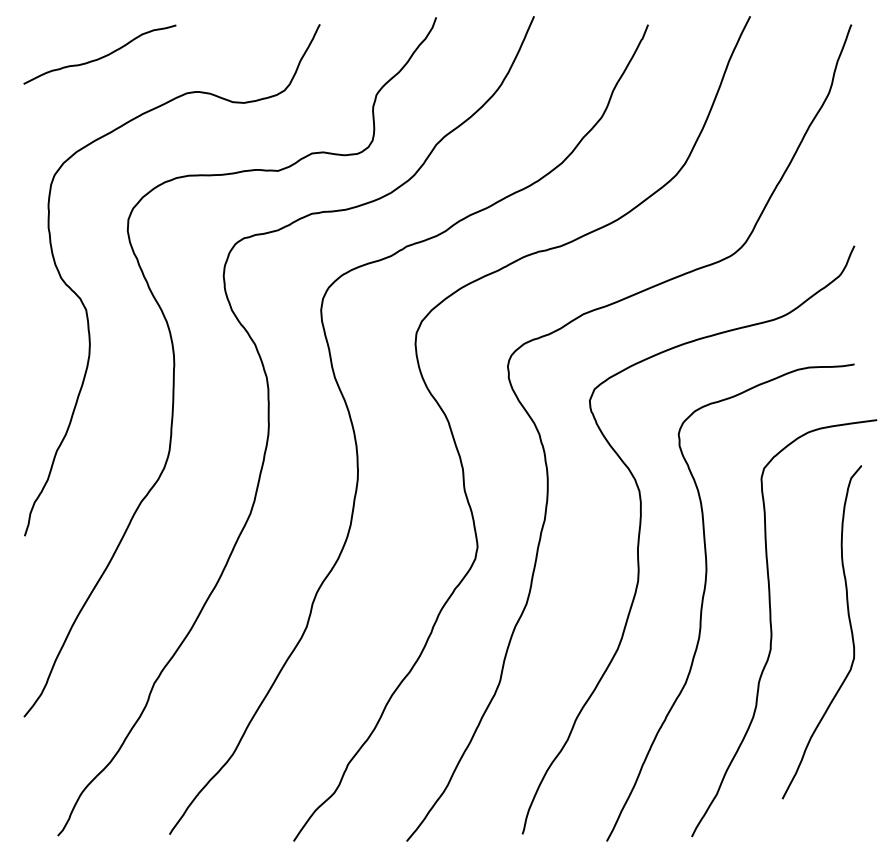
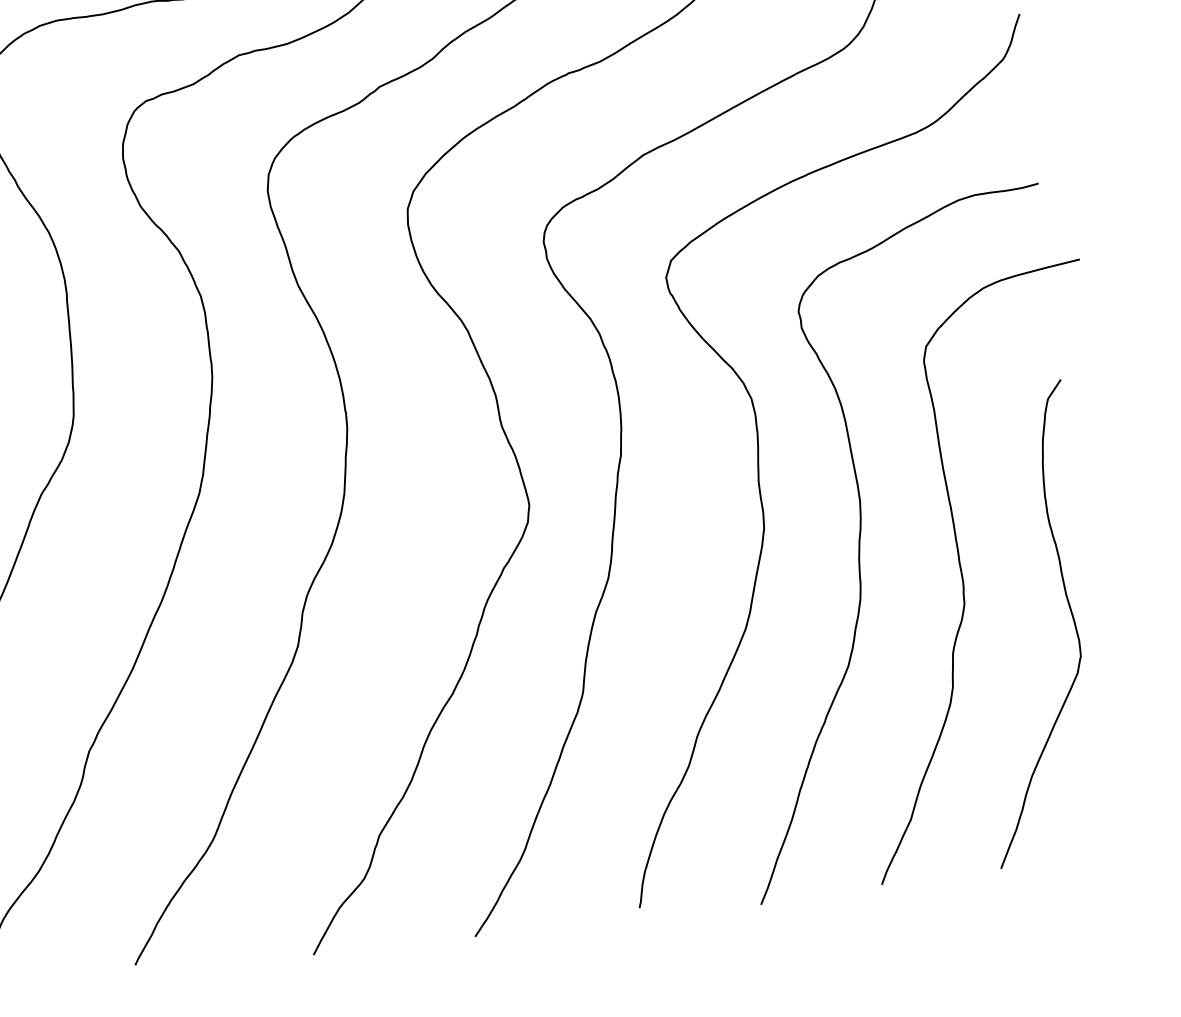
curve: (849, 625) -> (1069, 609), moved

